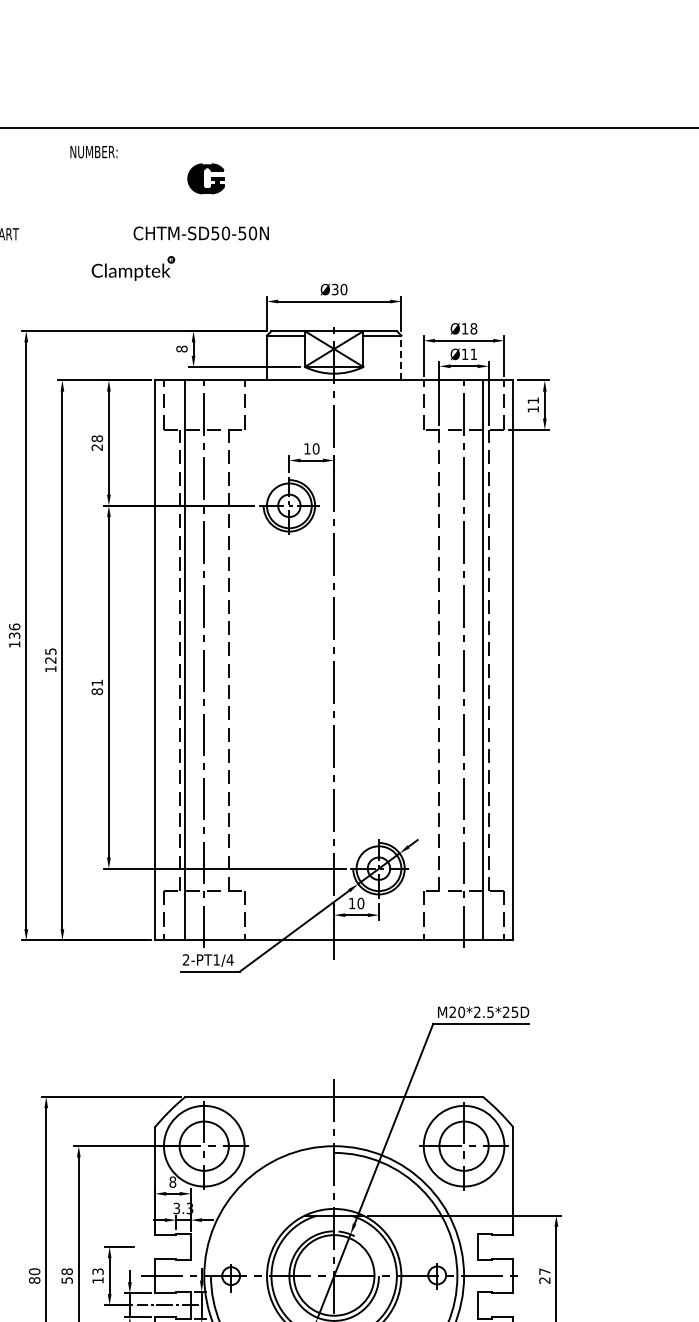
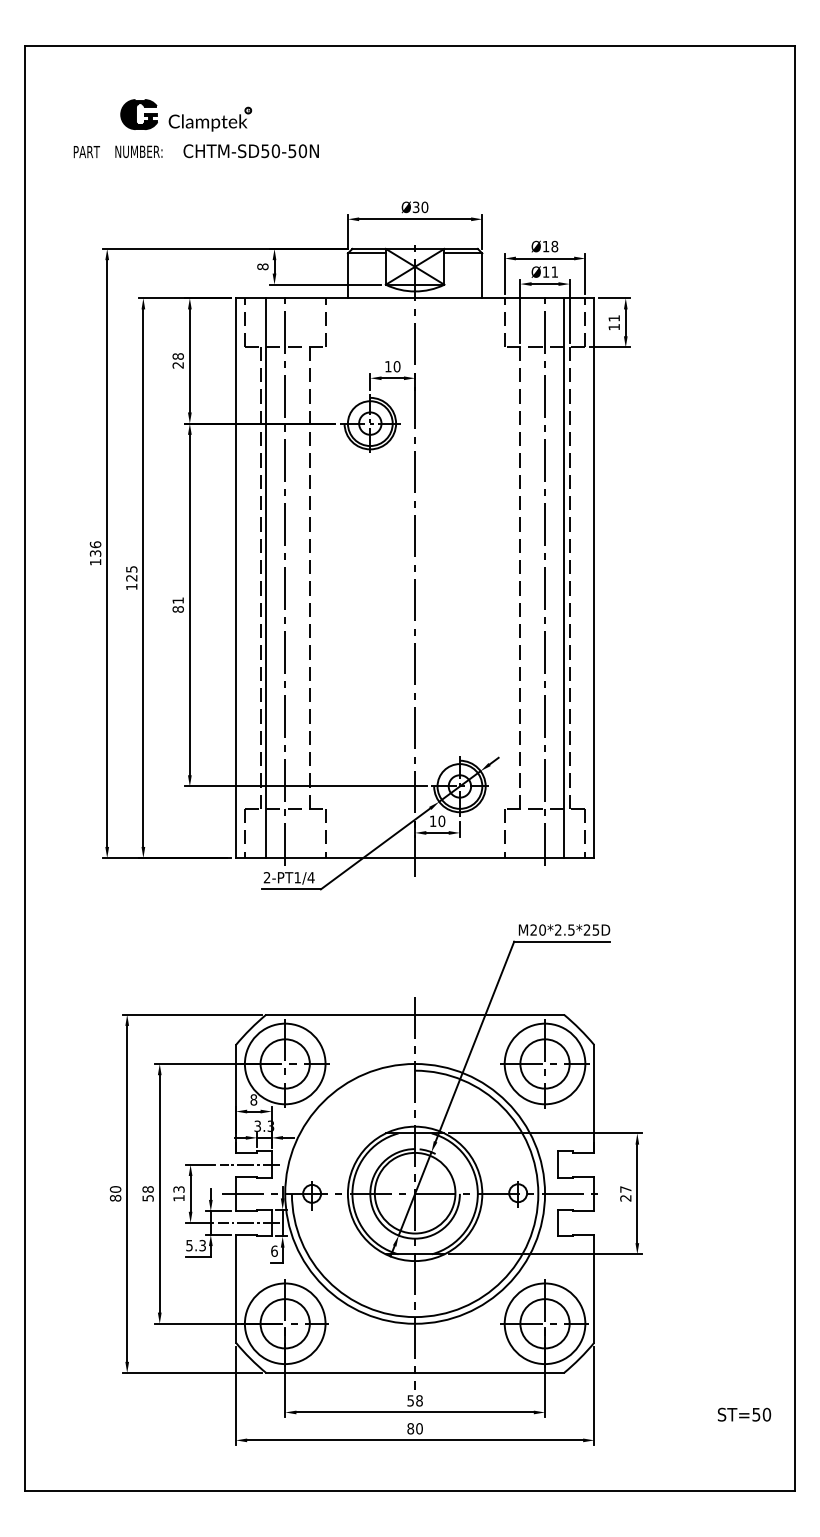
text: (93, 151) -> (138, 151), moved
part: (205, 178) -> (138, 114), moved
text: (200, 233) -> (250, 151), moved
part: (133, 267) -> (210, 118), moved
line: (401, 357) -> (482, 275), dashed -> solid
line: (168, 1246) -> (249, 1164), added

